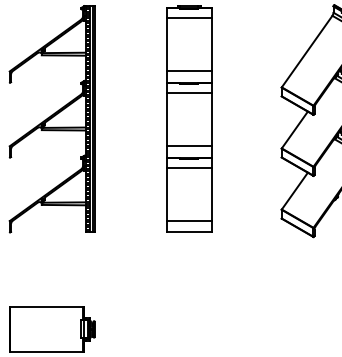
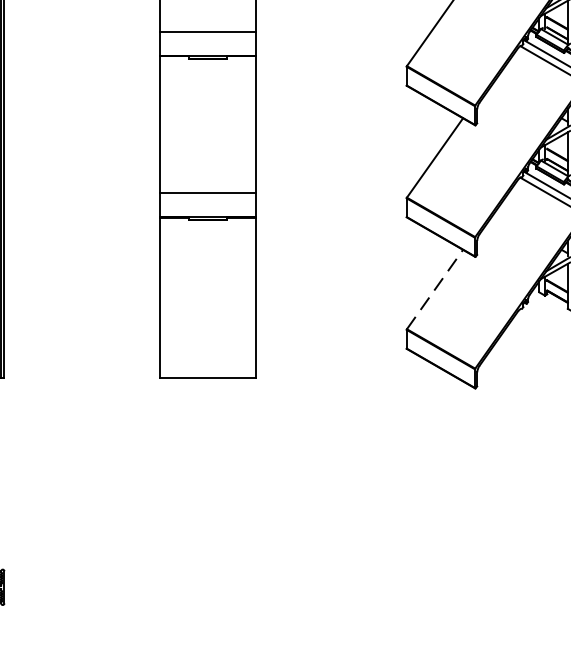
line: (188, 93) -> (205, 79), removed
line: (188, 167) -> (205, 238), removed
line: (294, 191) -> (434, 290), solid -> dashed
line: (188, 221) -> (205, 354), removed

